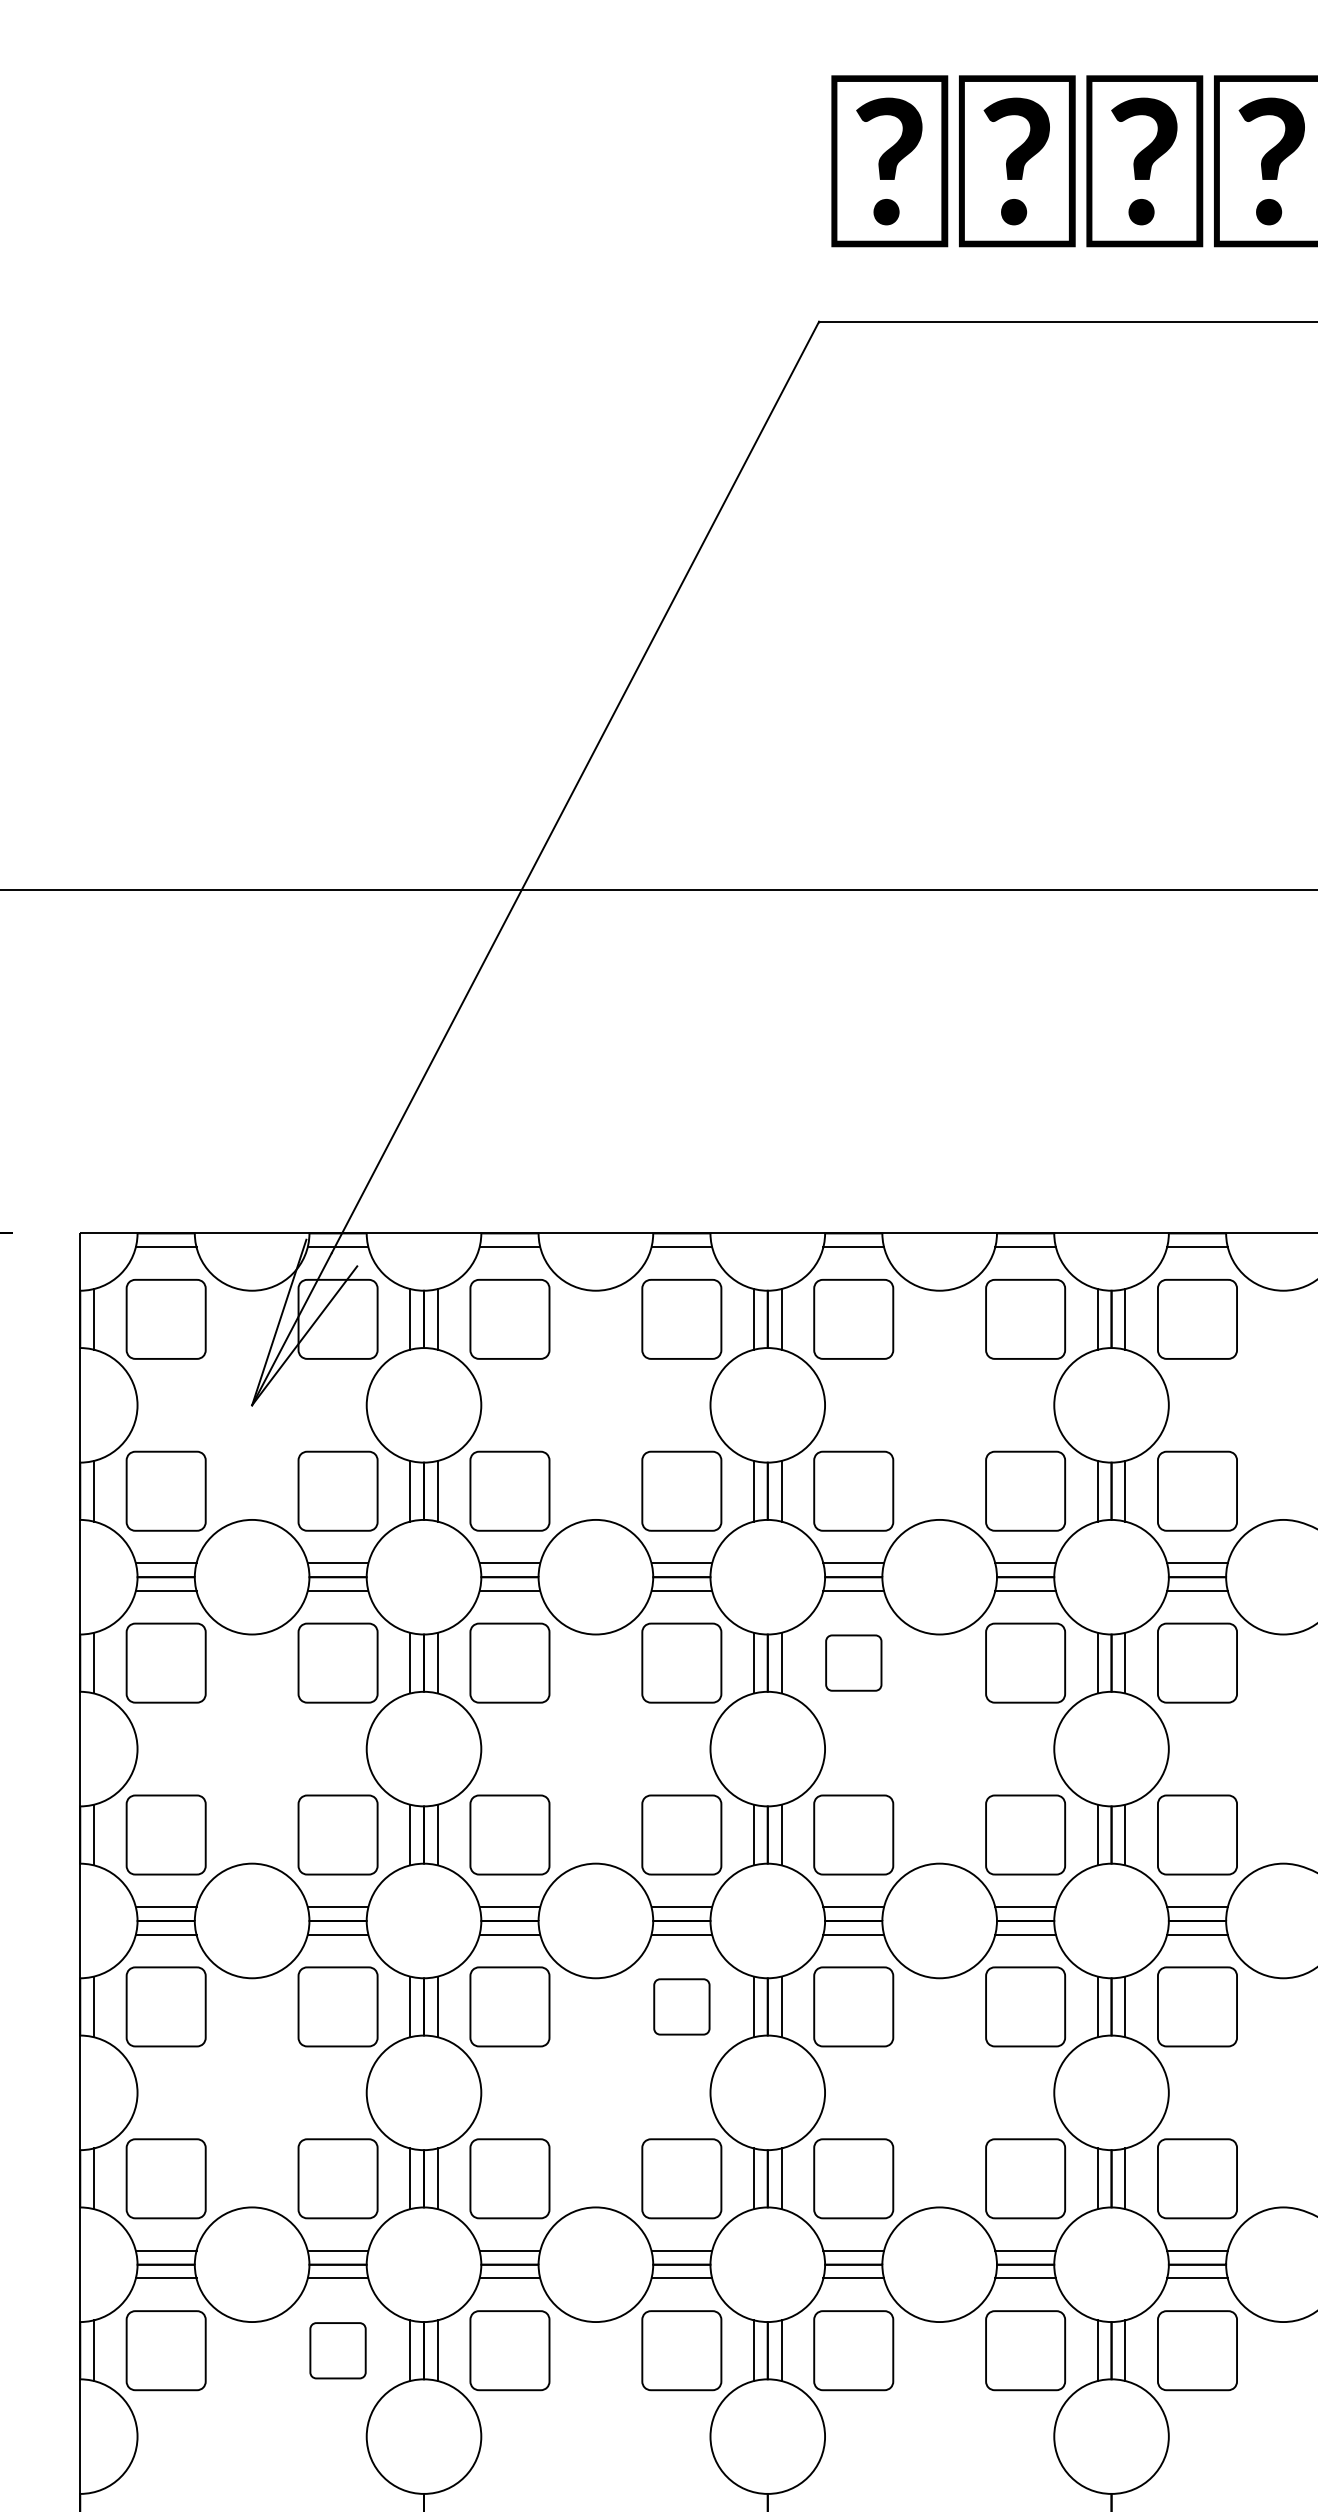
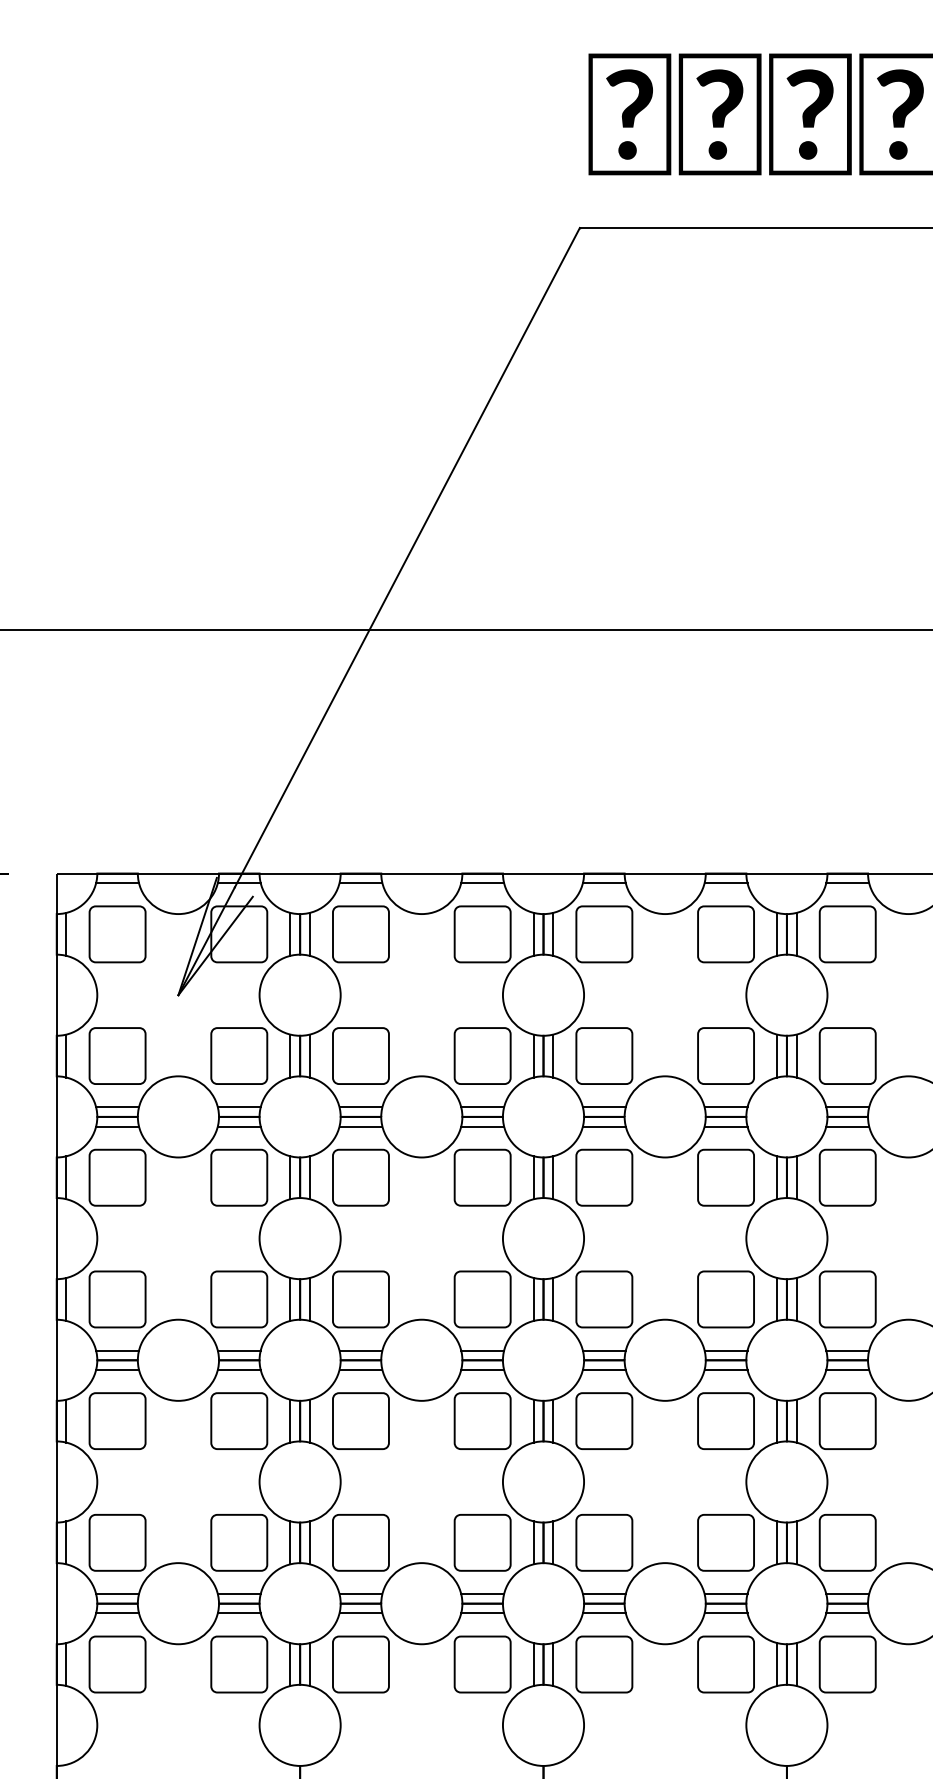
part: (853, 1662) -> (604, 1177), size x1.43
part: (681, 2006) -> (482, 1420), size x1.43
part: (337, 2350) -> (238, 1664), size x1.43

